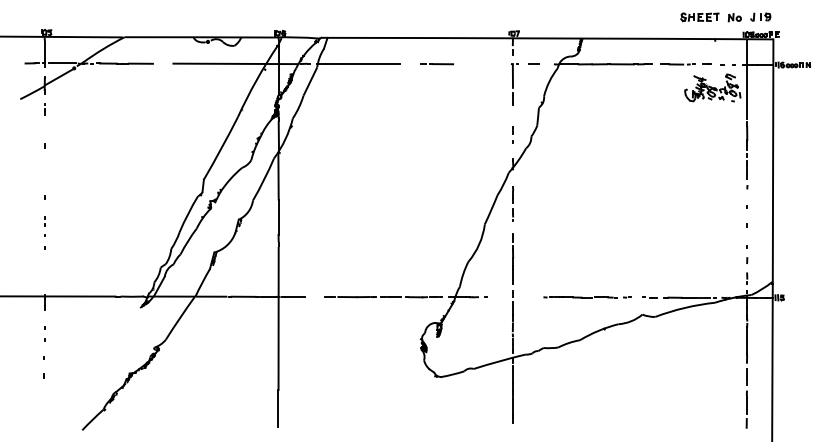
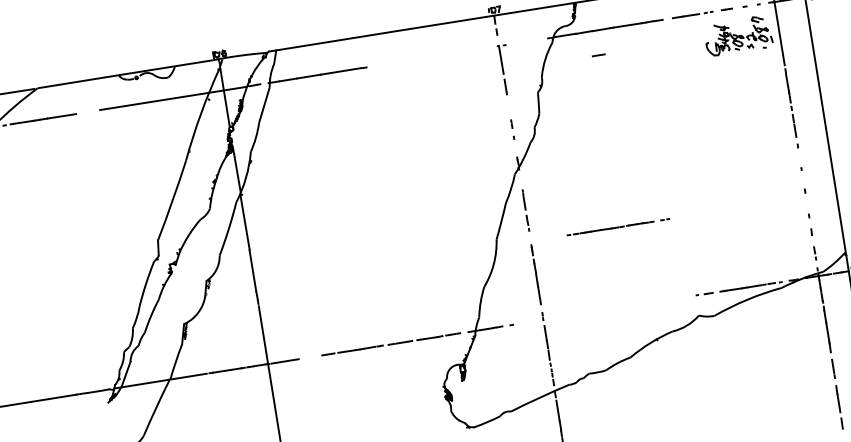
line: (533, 63) -> (597, 54), moved
line: (436, 64) -> (409, 60), removed
line: (587, 297) -> (618, 227), moved

